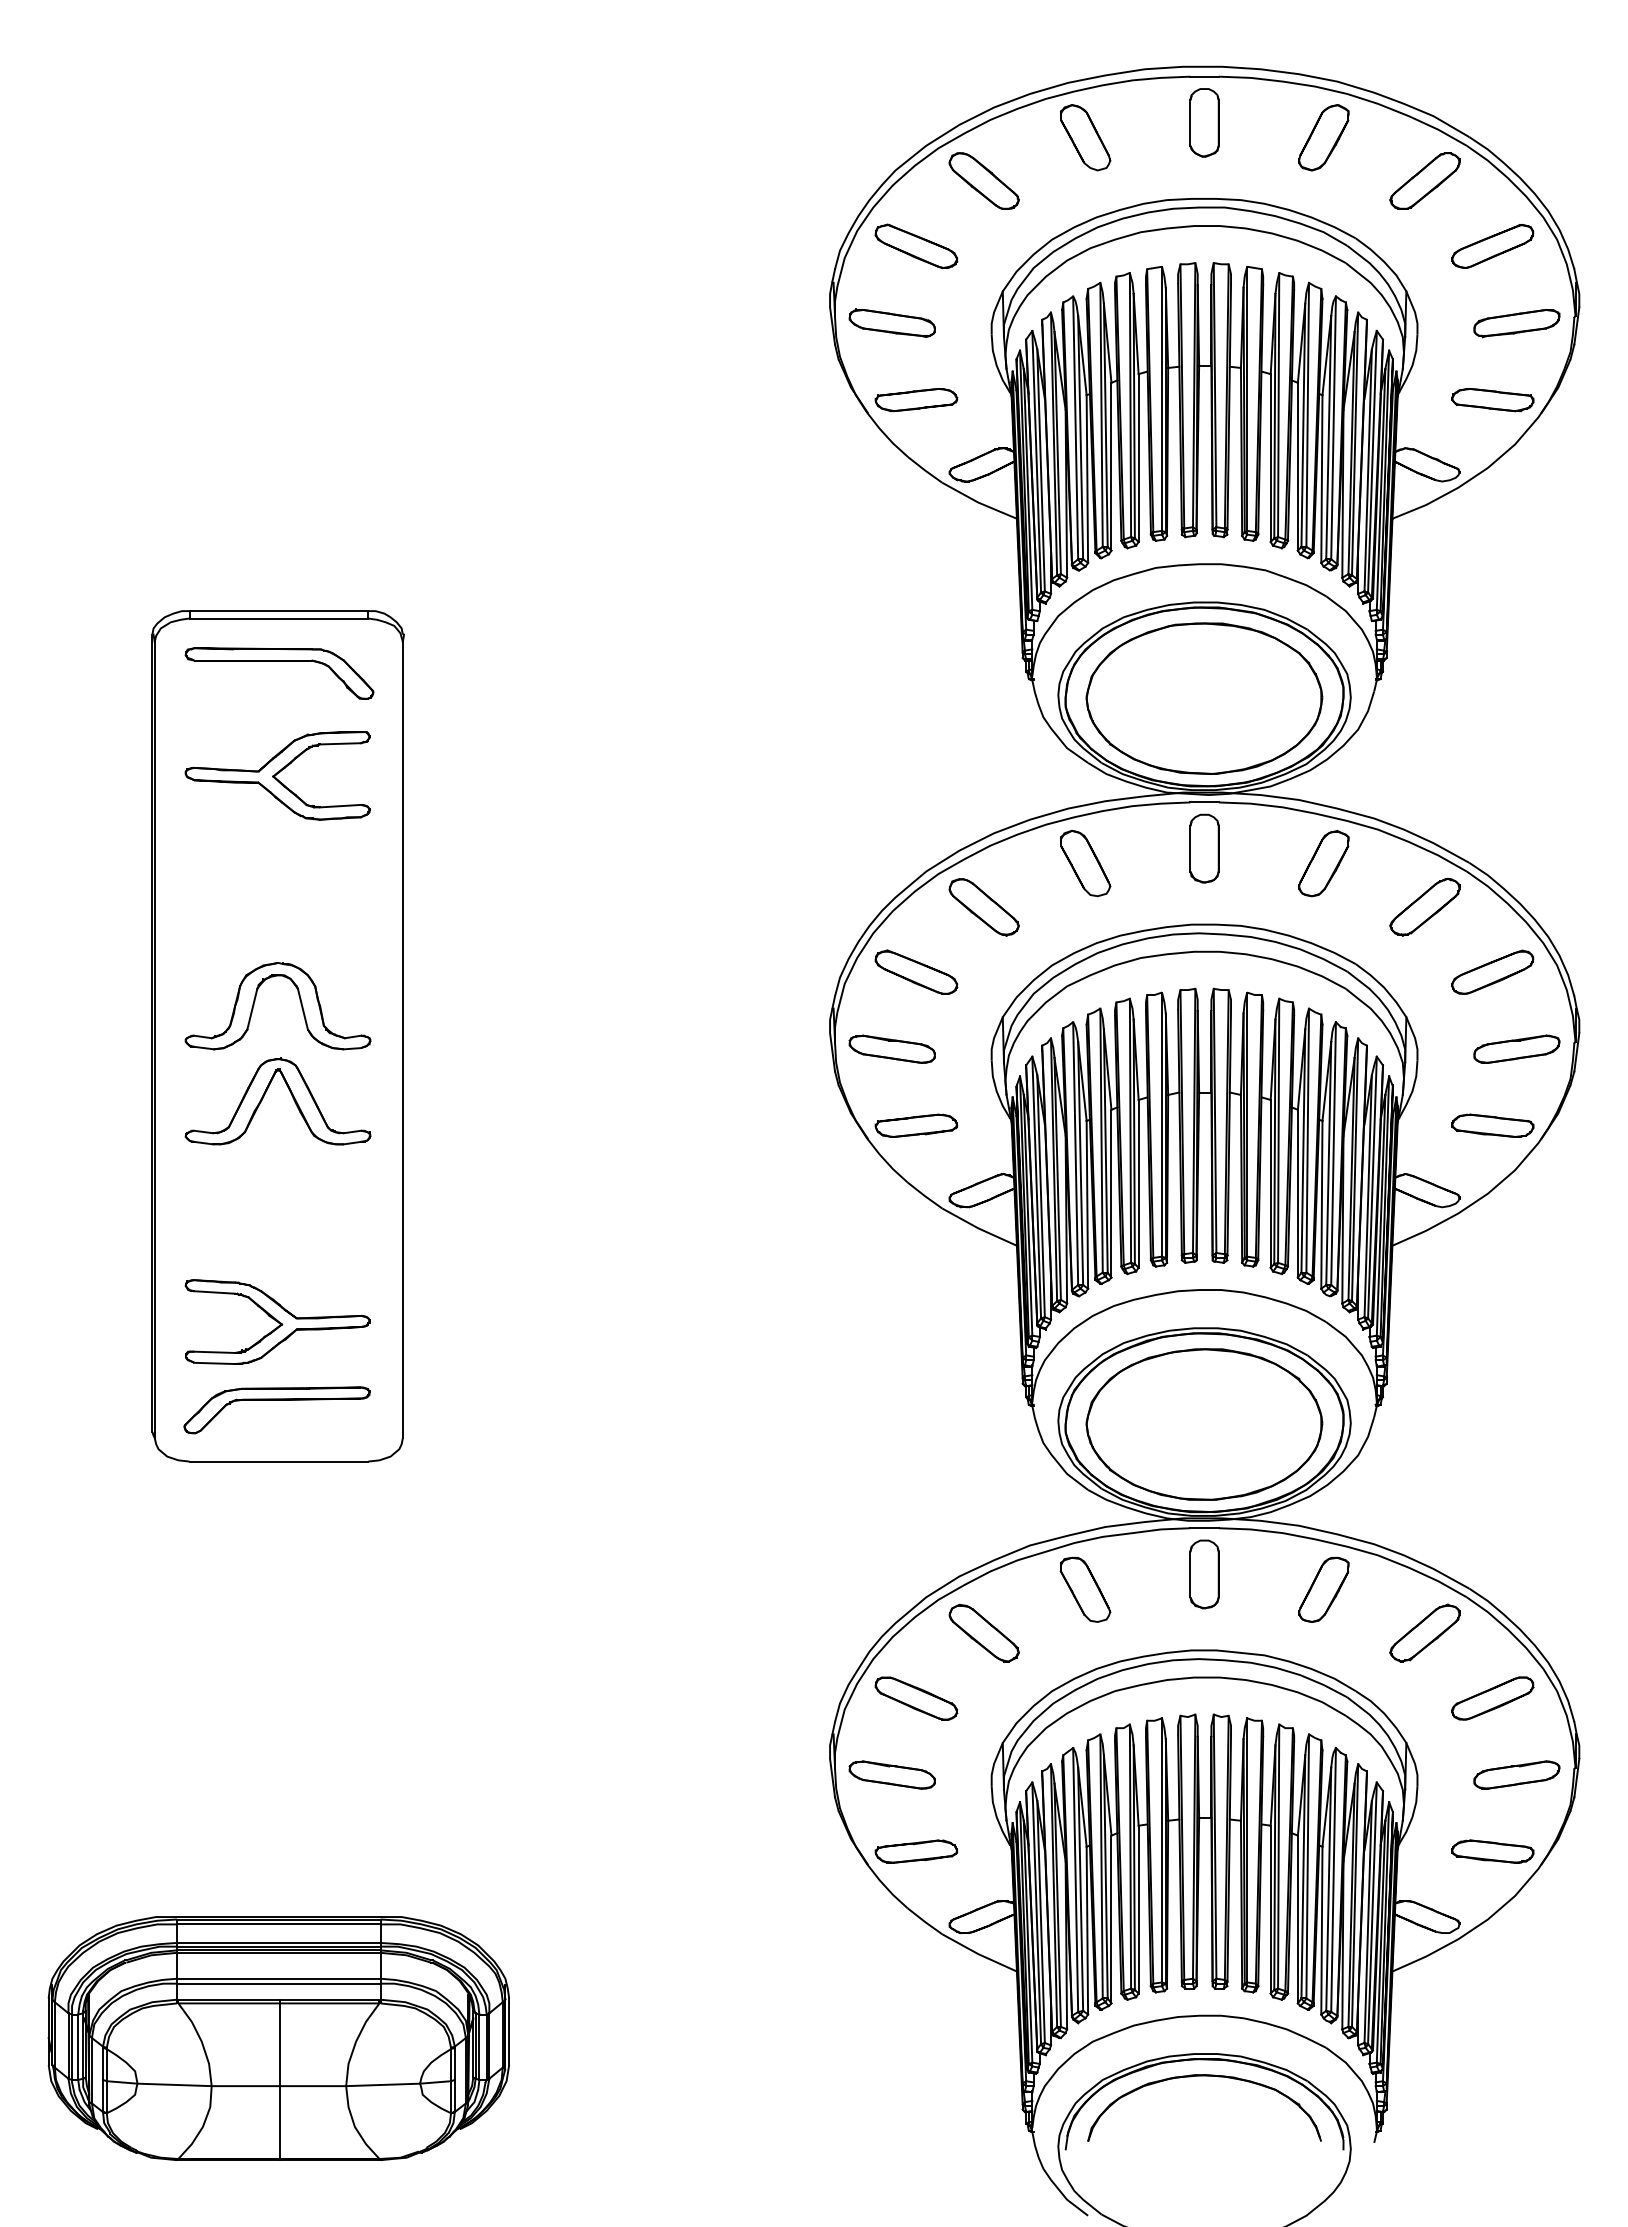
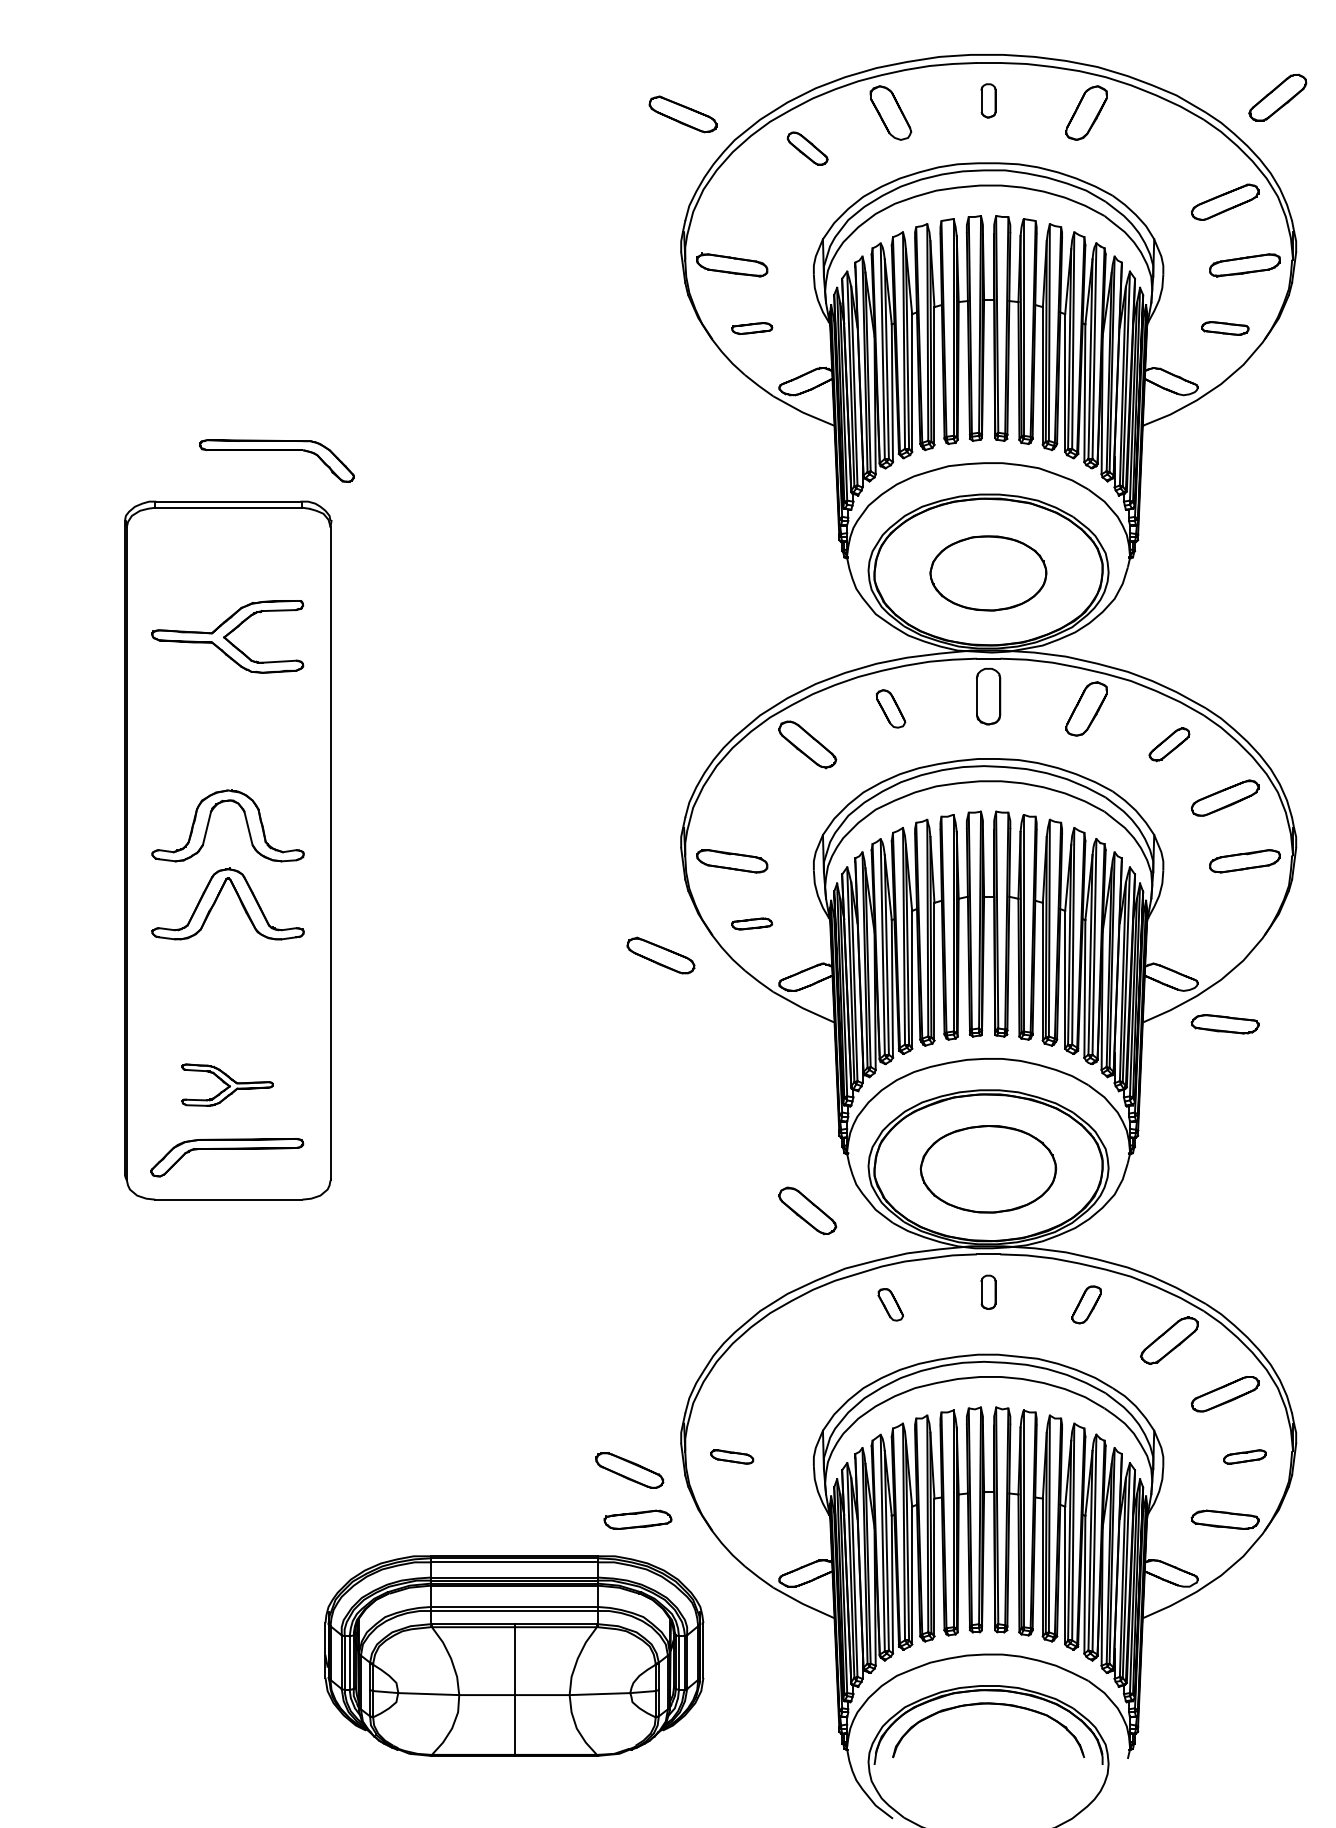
part: (1204, 122) -> (988, 100), size x0.6
part: (983, 180) -> (807, 148), size x0.7
part: (1424, 180) -> (1277, 97), moved
part: (916, 245) -> (683, 113), moved
part: (916, 400) -> (752, 328), size x0.6
part: (1492, 400) -> (1224, 328), size x0.7
part: (279, 661) -> (276, 451), moved
part: (1204, 698) -> (988, 573), size x0.6
part: (1085, 863) -> (890, 708), size x0.7
part: (1424, 906) -> (1169, 744), size x0.7
part: (916, 971) -> (661, 955), moved
part: (916, 1125) -> (752, 923), size x0.6
part: (1492, 1125) -> (1224, 1023), moved
part: (277, 1321) -> (227, 1084), size x0.6
part: (1204, 1424) -> (988, 1169), size x0.7
part: (1204, 1574) -> (988, 1292), size x0.6
part: (1085, 1589) -> (890, 1304), size x0.6
part: (1323, 1589) -> (1086, 1304), size x0.7
part: (983, 1632) -> (807, 1210), moved
part: (916, 1698) -> (629, 1470), moved
part: (891, 1774) -> (731, 1456), size x0.6
part: (1516, 1774) -> (1244, 1456), size x0.6
part: (916, 1851) -> (638, 1519), moved
part: (278, 2038) -> (514, 1656), moved

